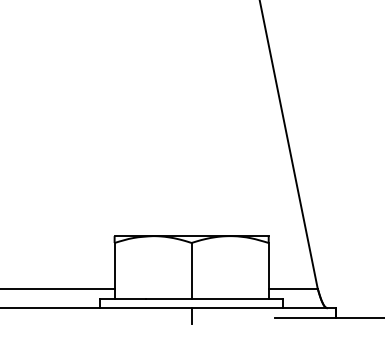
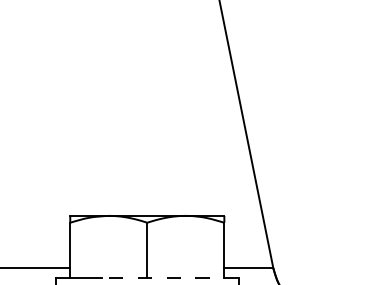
line: (214, 298) -> (170, 278), solid -> dashed

